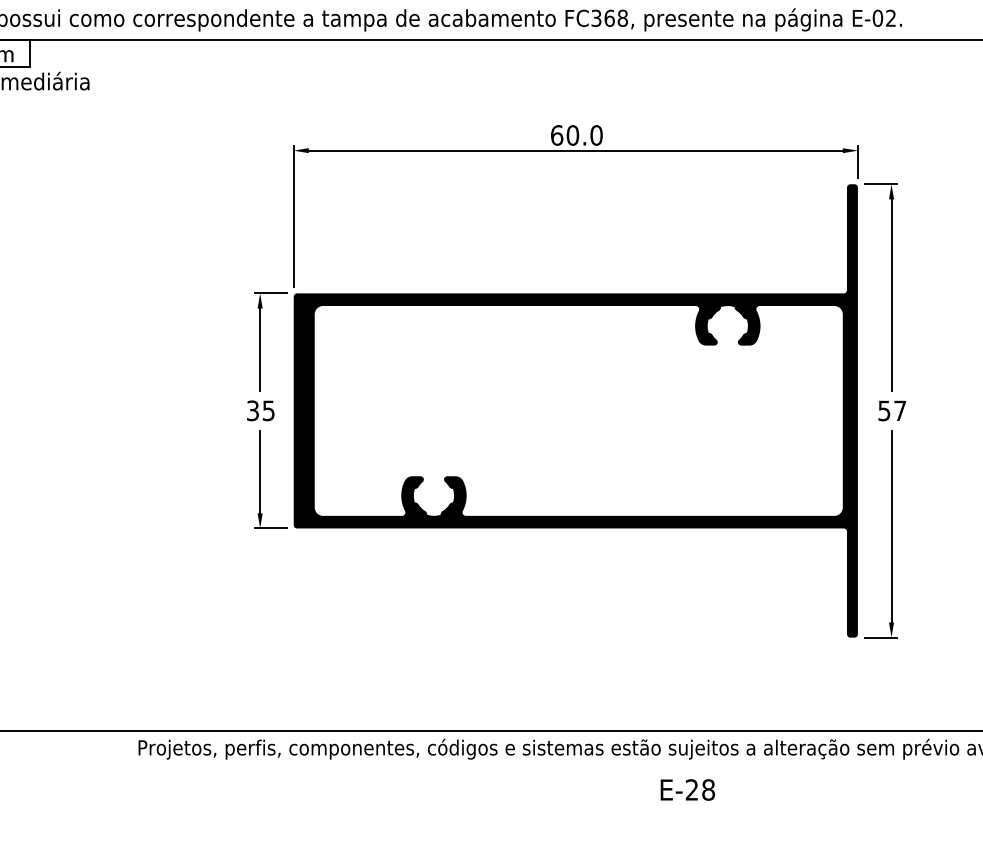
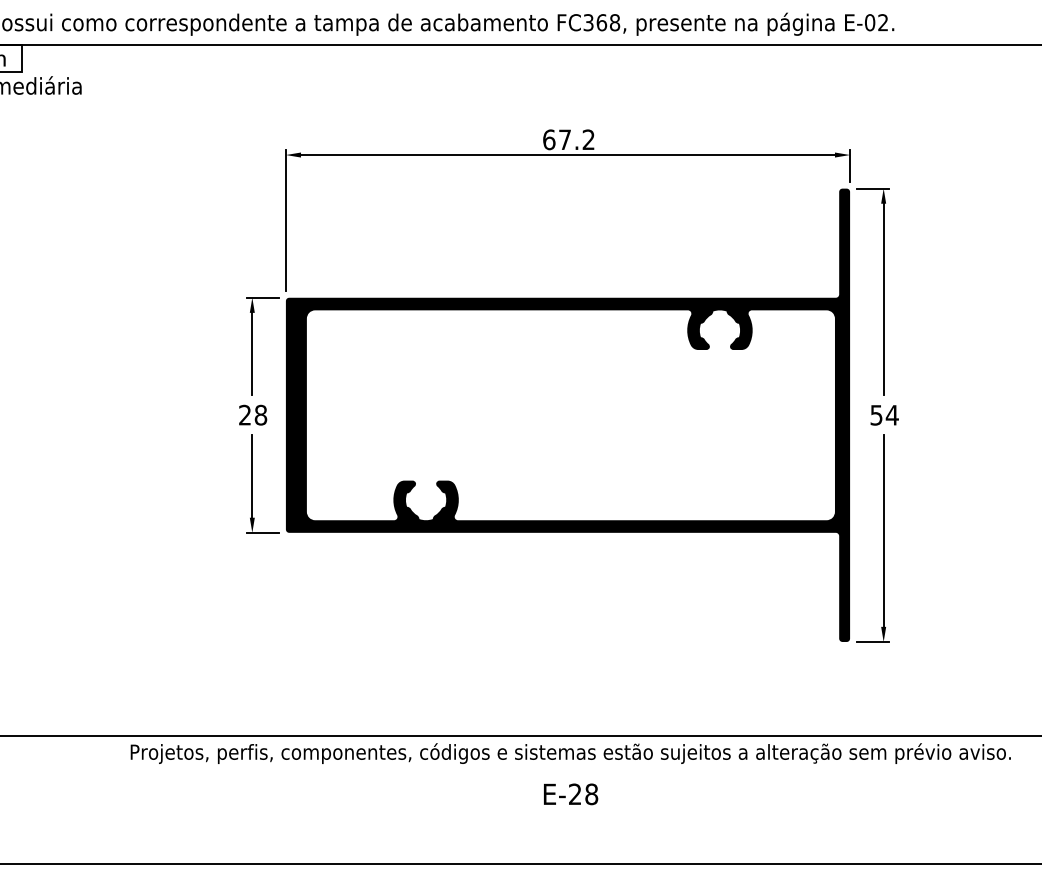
text: (584, 135) -> (576, 139), 60.0 -> 67.2
text: (261, 410) -> (253, 414), 35 -> 28
text: (899, 411) -> (891, 415), 57 -> 54
text: (688, 790) -> (571, 794), moved

